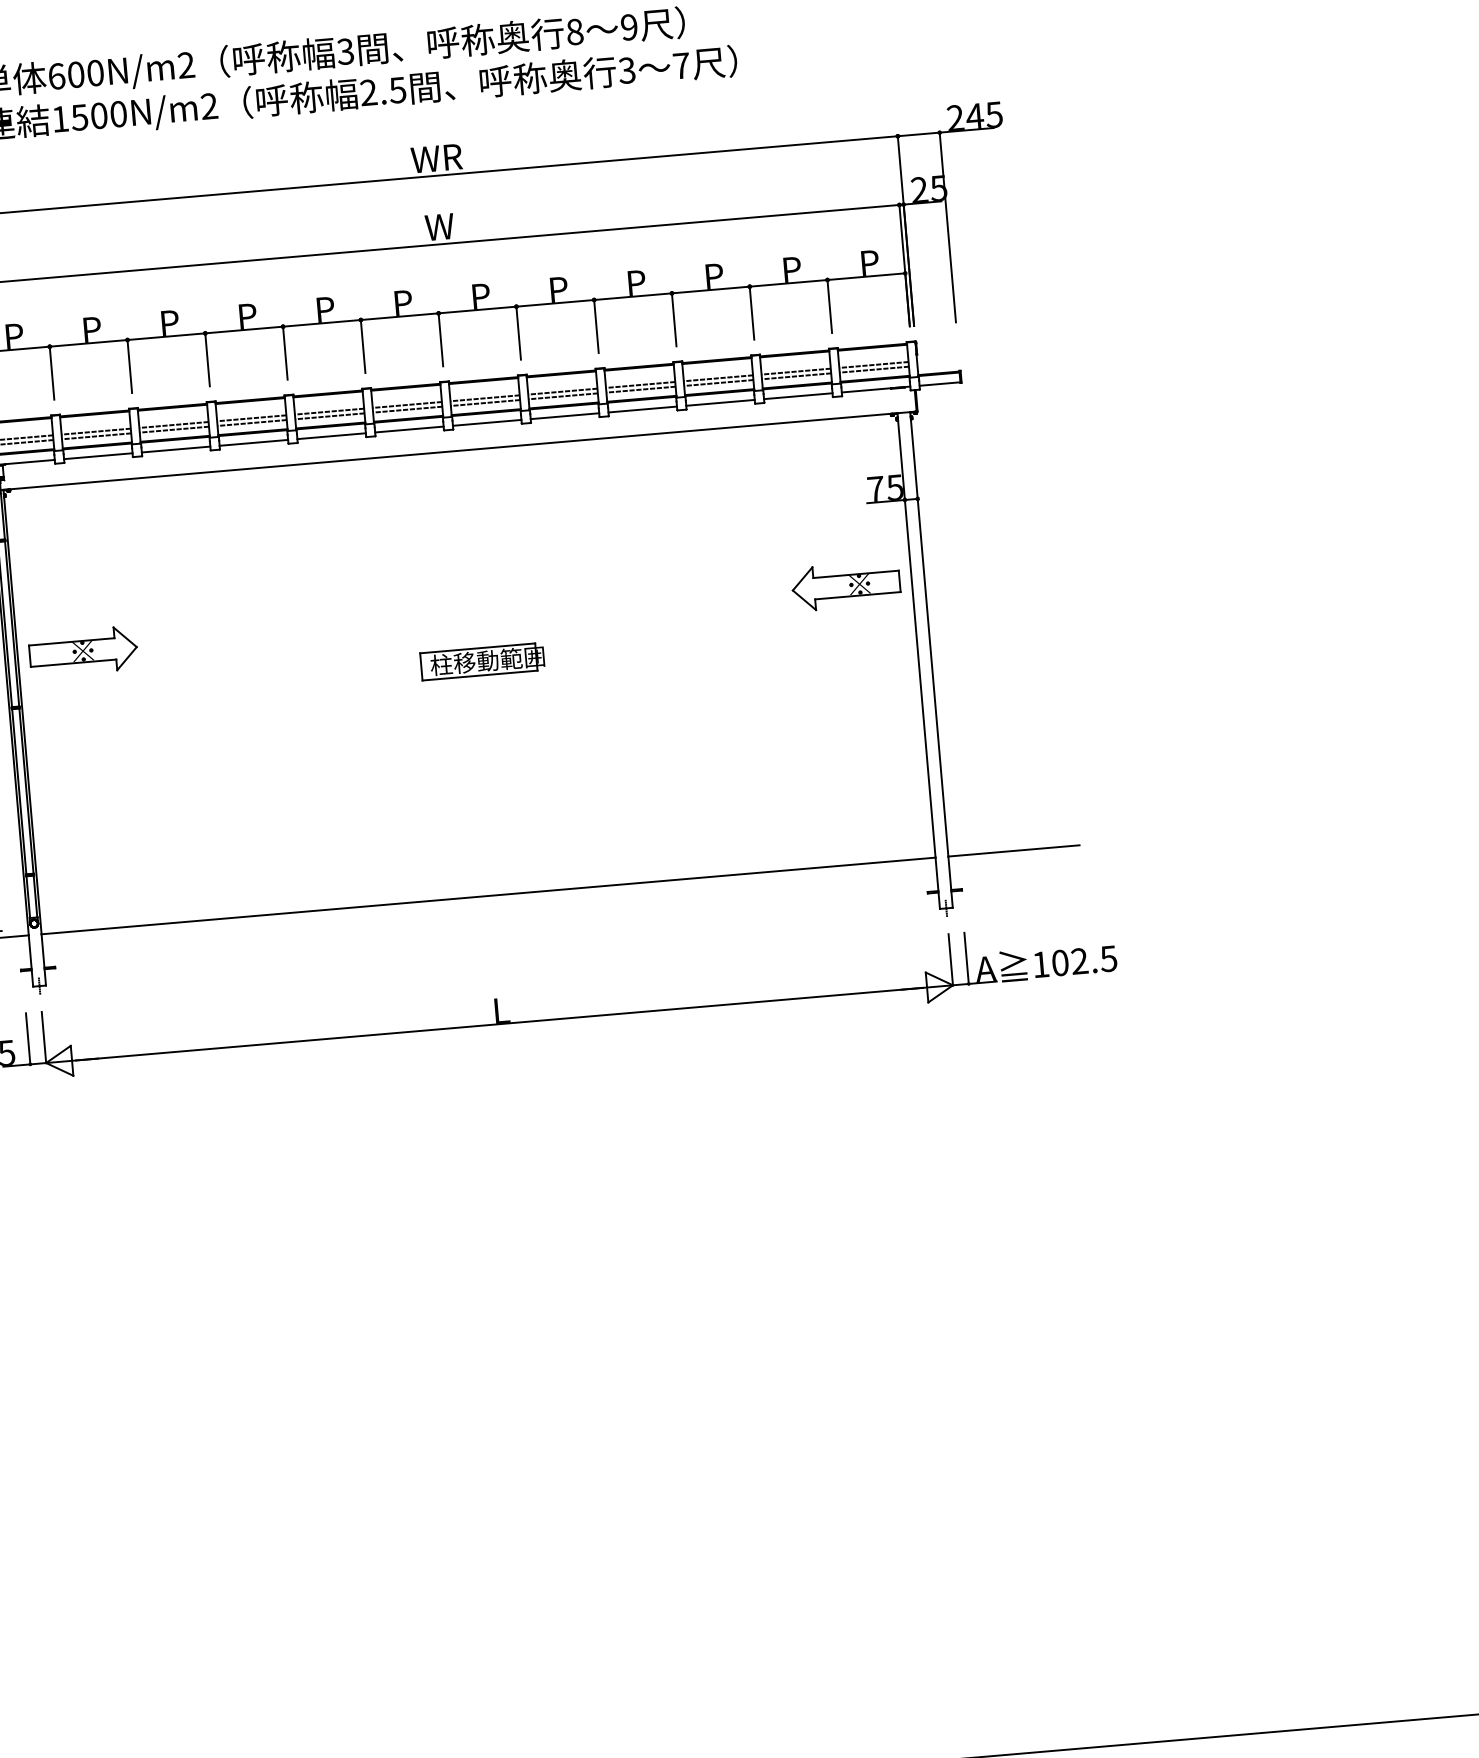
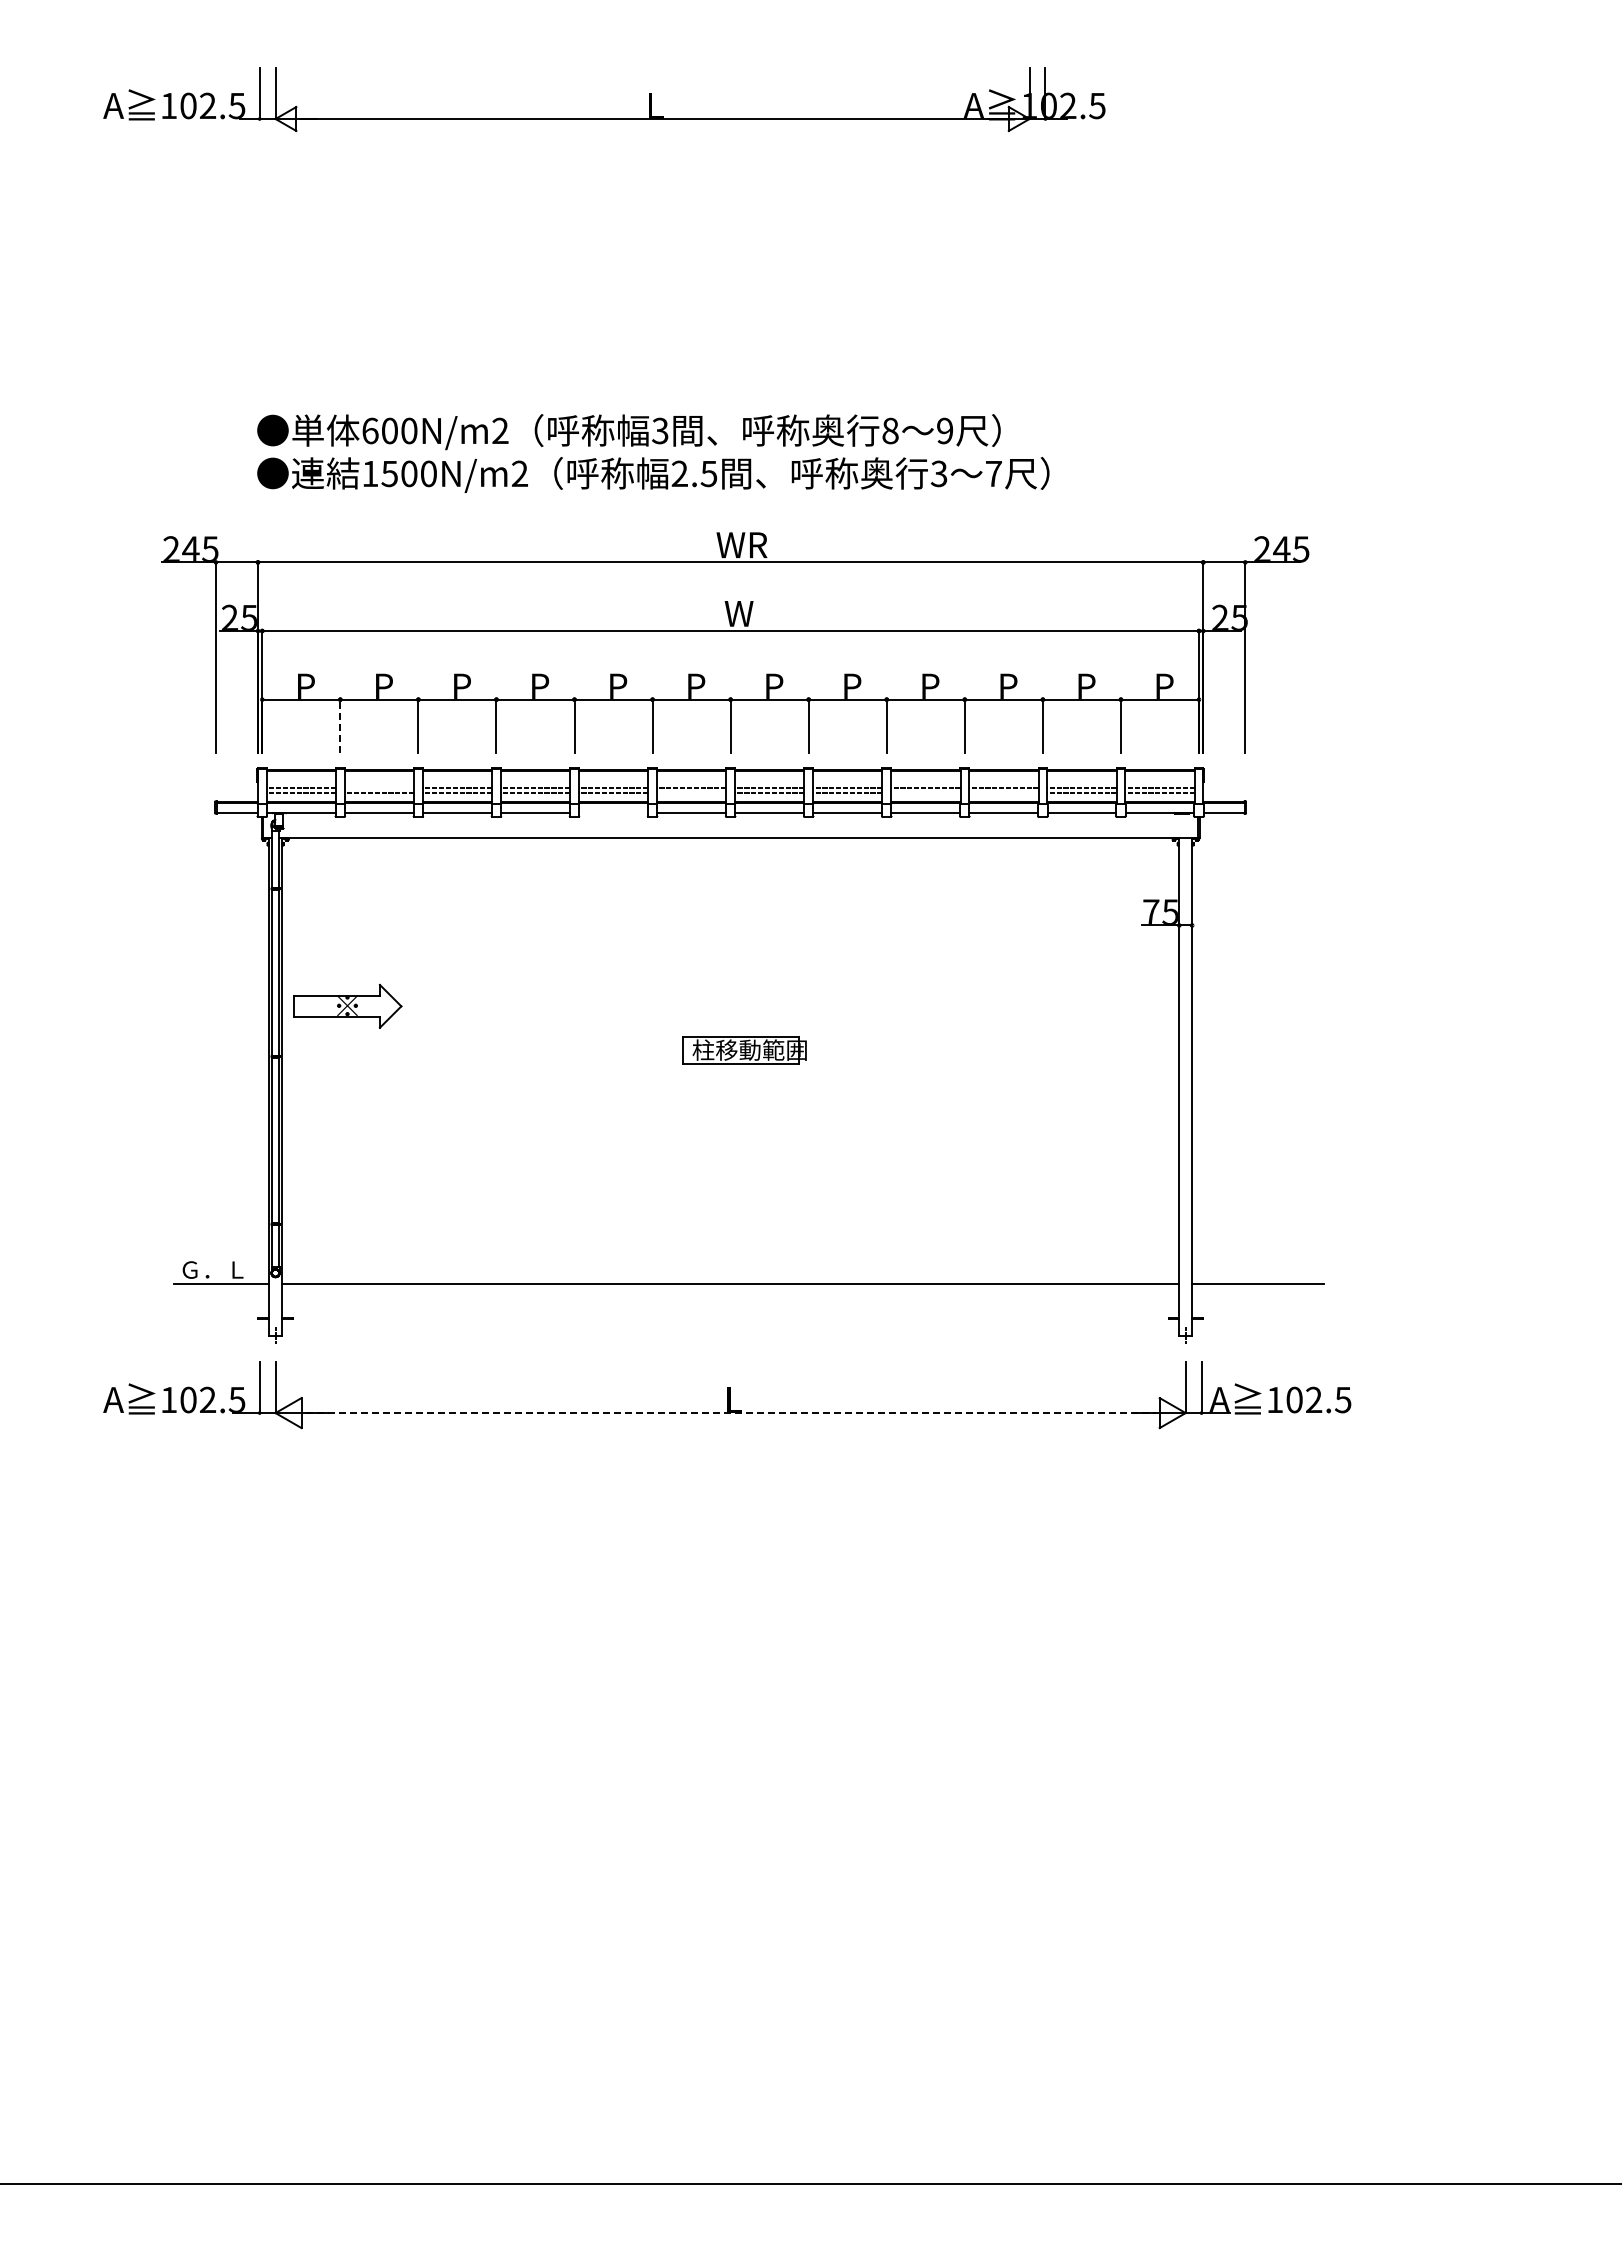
line: (52, 373) -> (340, 726), solid -> dashed
line: (718, 382) -> (1003, 792), removed
line: (640, 389) -> (925, 792), removed
line: (407, 409) -> (691, 792), removed
line: (96, 431) -> (379, 788), removed
line: (331, 435) -> (613, 812), removed
part: (845, 585) -> (1112, 1005), removed
line: (500, 1024) -> (731, 1413), solid -> dashed

